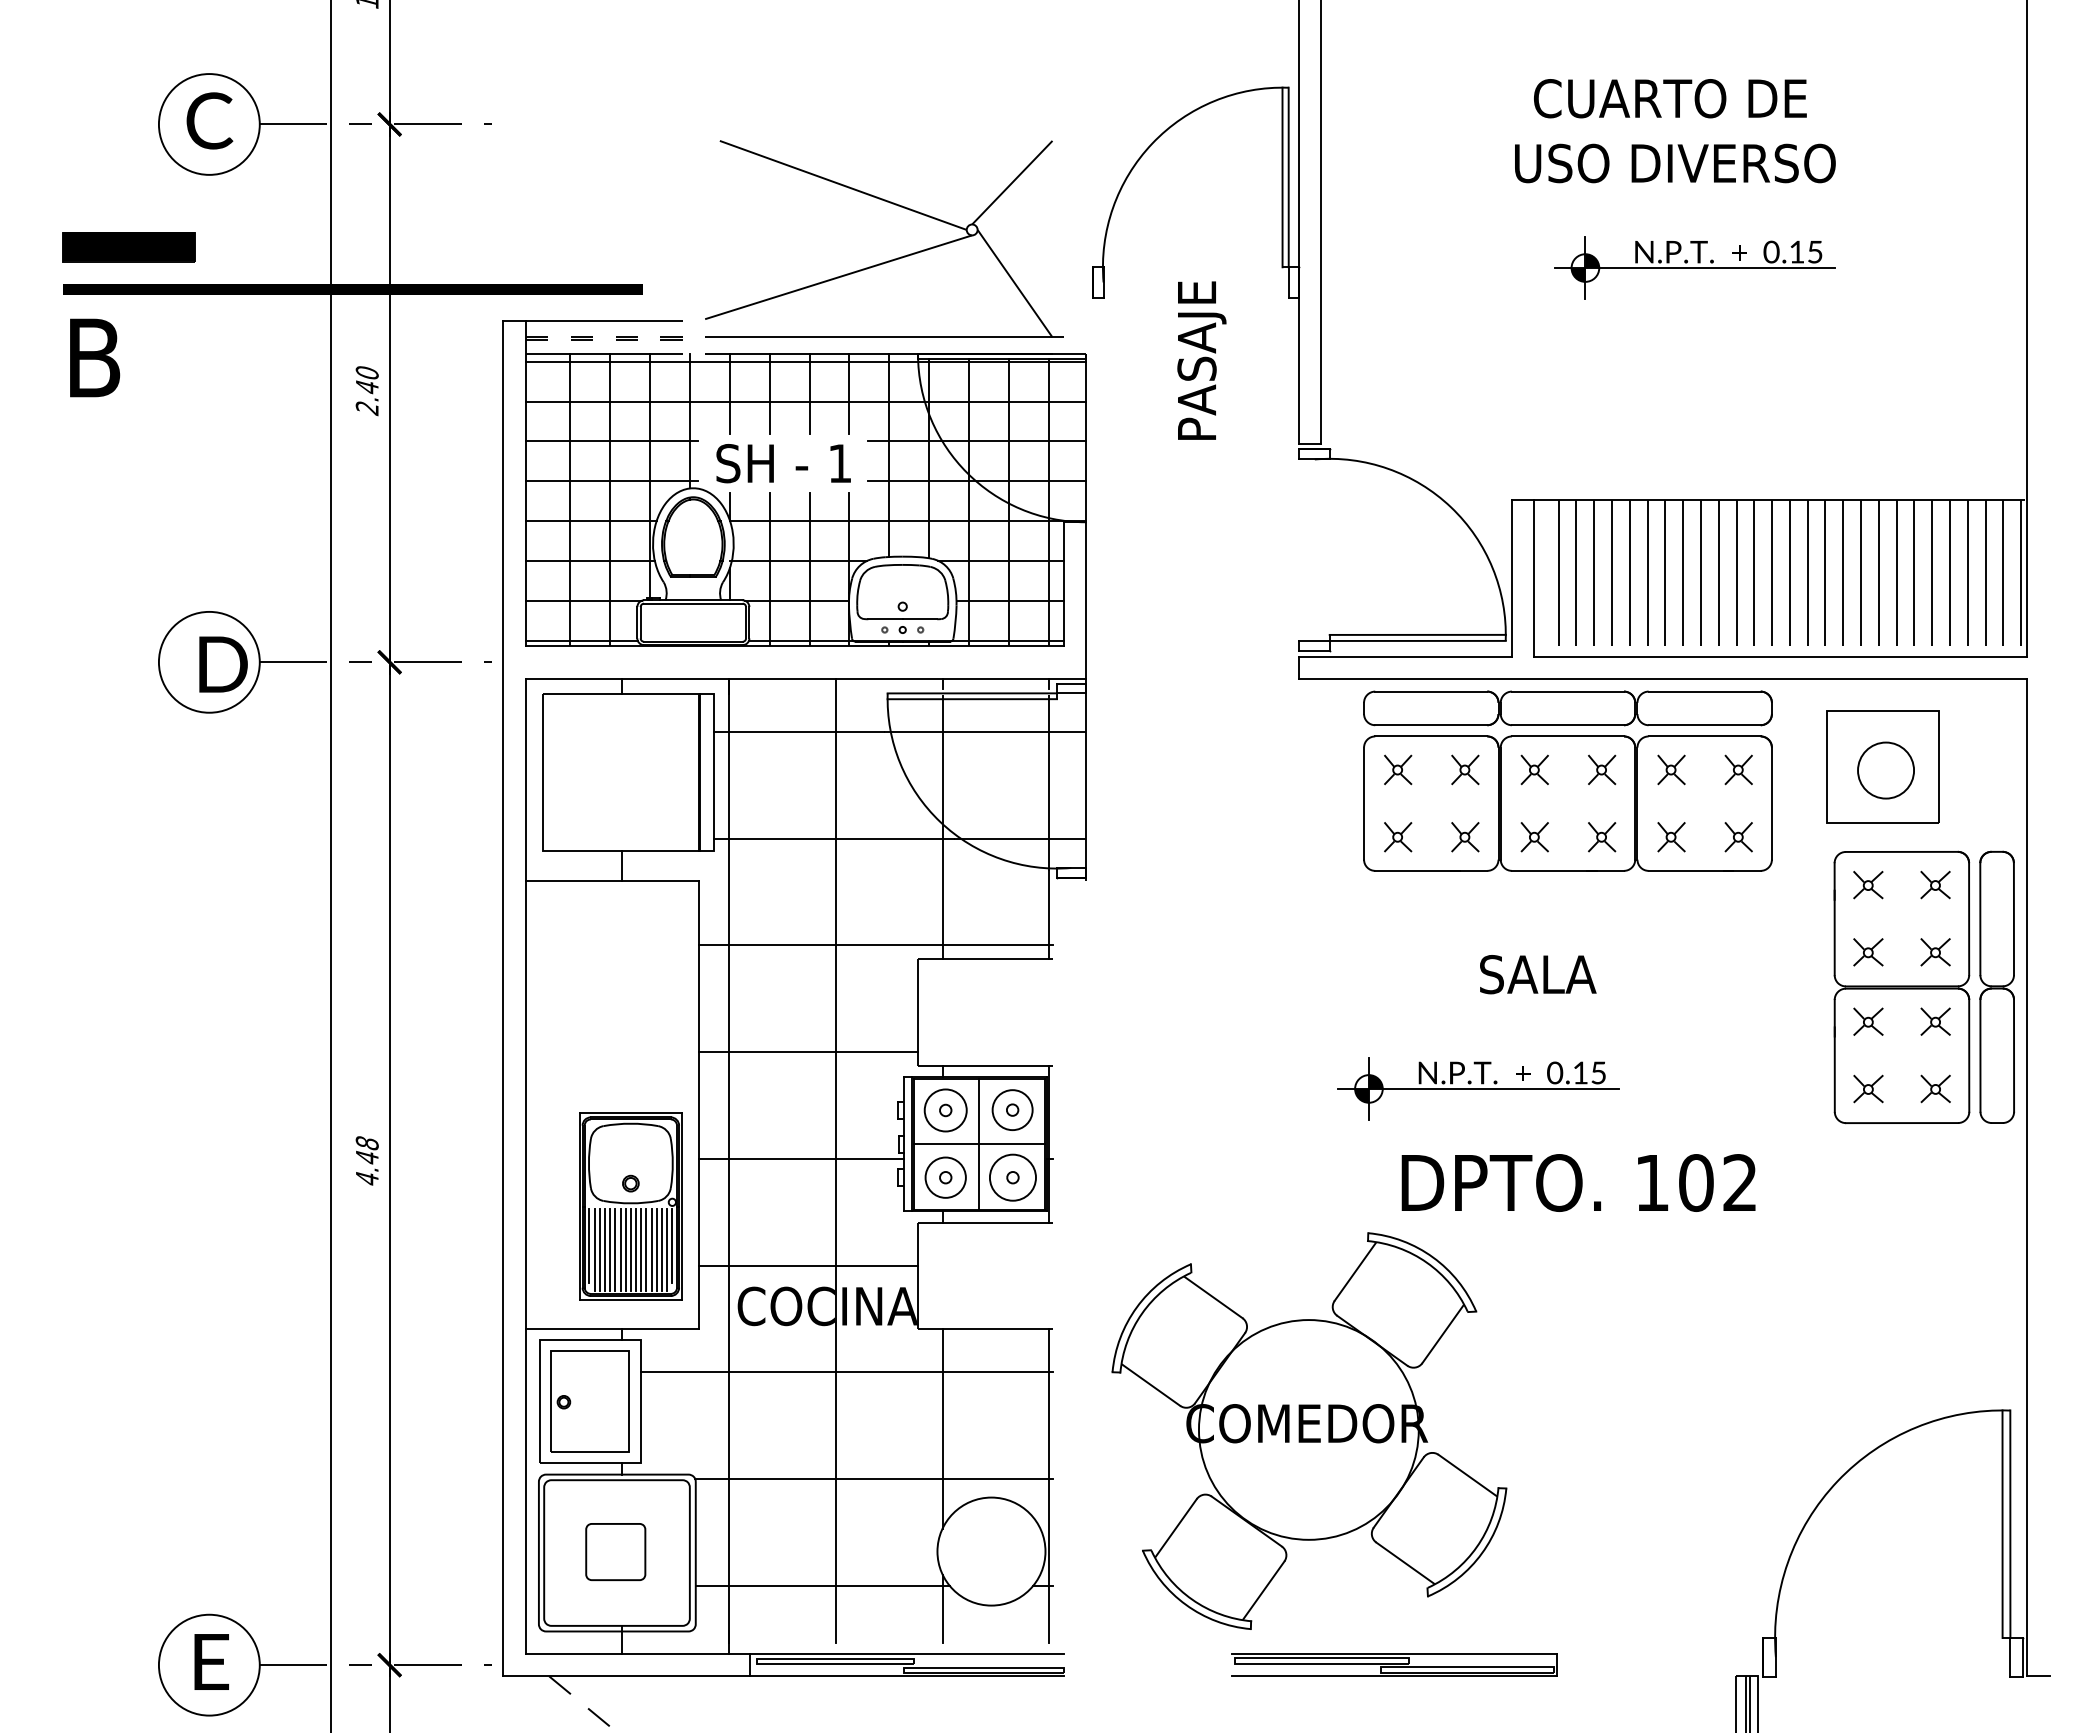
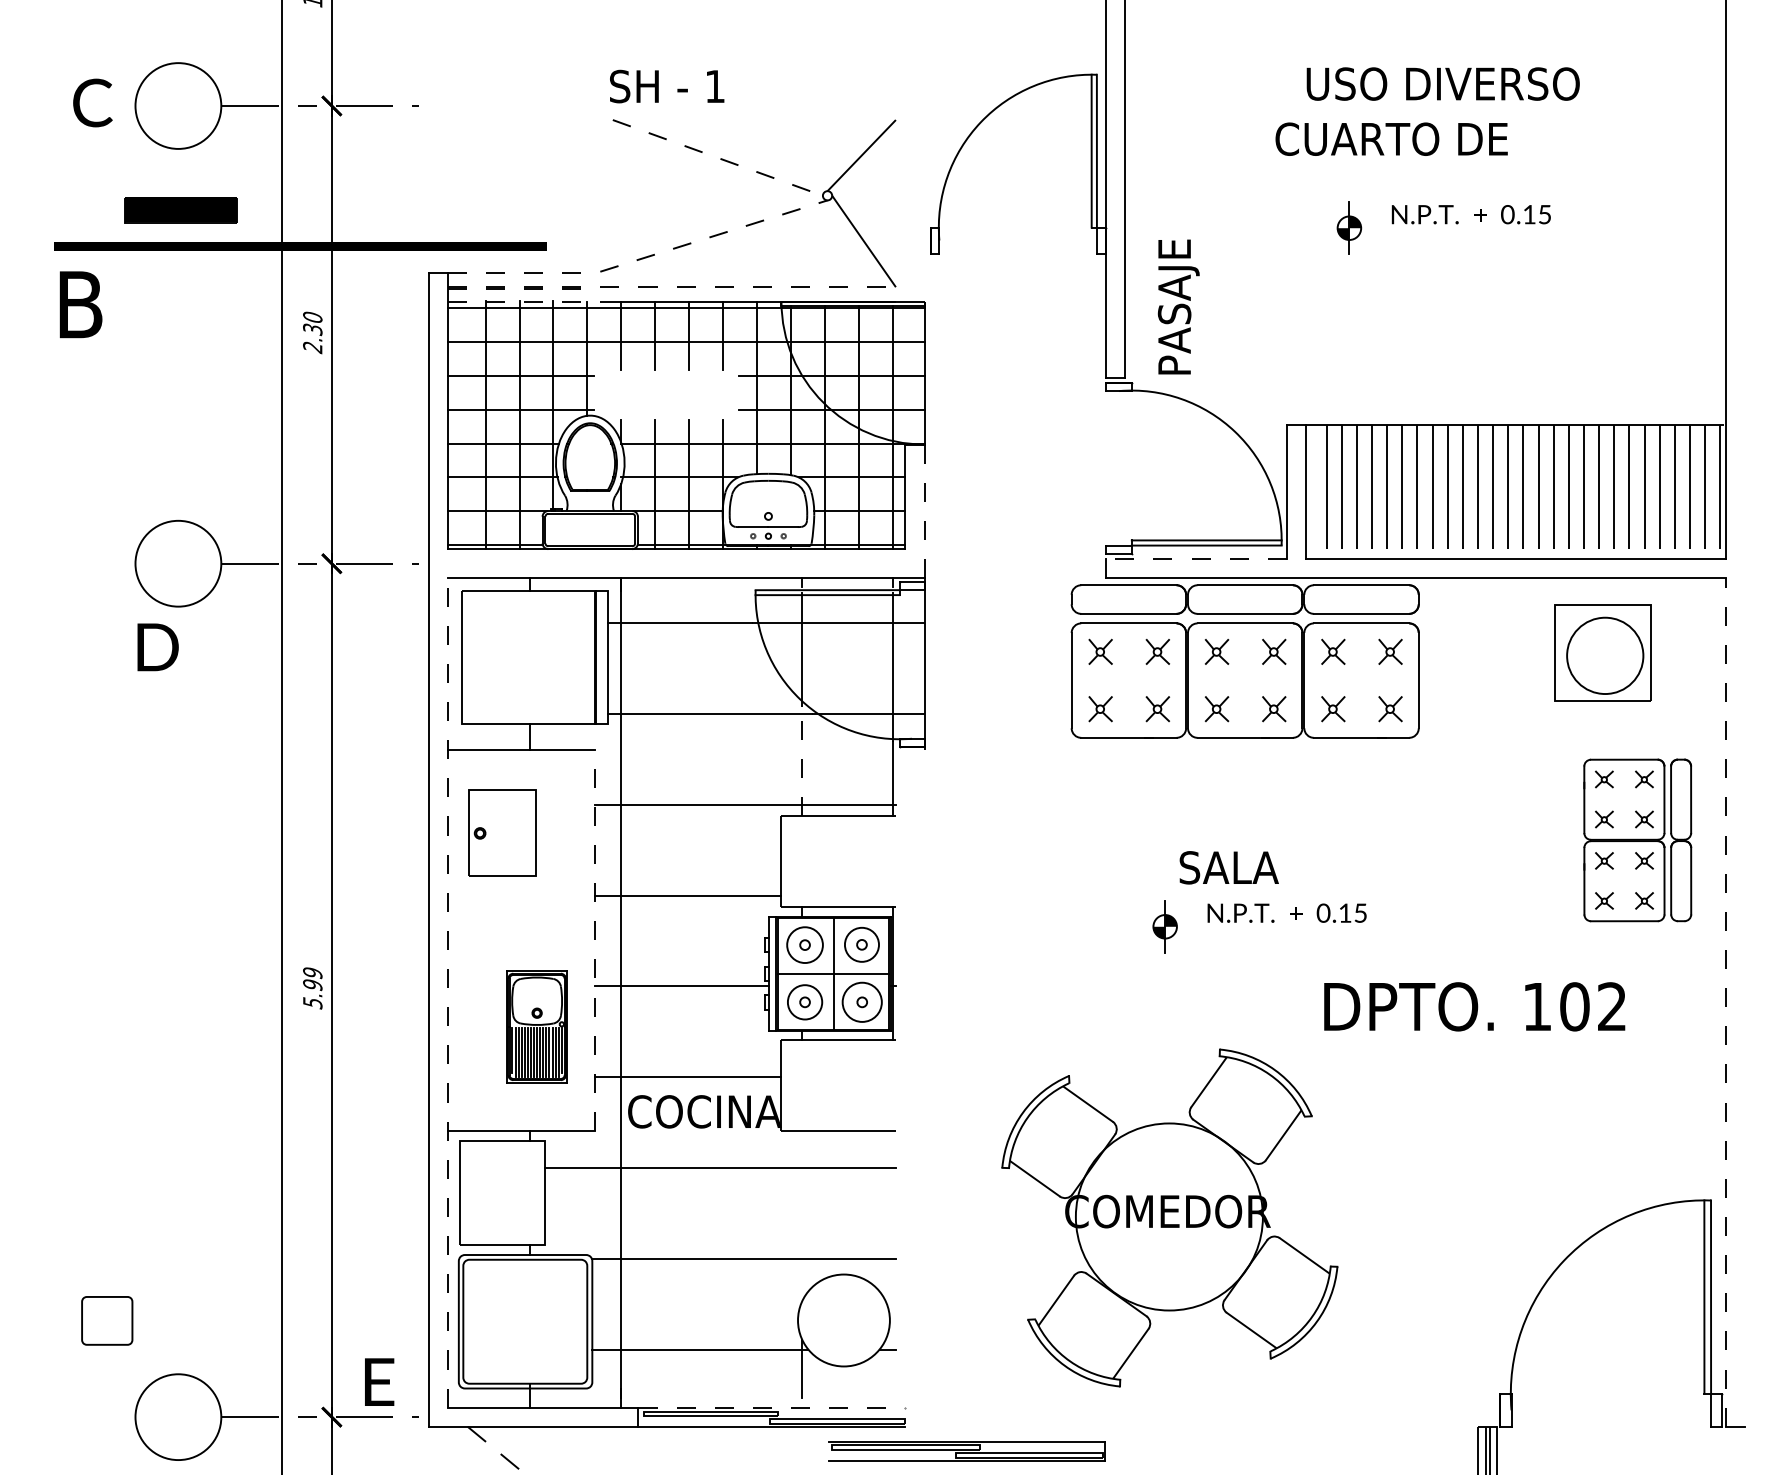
text: (1695, 98) -> (1443, 83), CUARTO DE -> USO DIVERSO
text: (209, 120) -> (92, 102), moved
text: (1666, 163) -> (1418, 139), USO DIVERSO -> CUARTO DE
line: (843, 185) -> (718, 157), solid -> dashed
part: (128, 247) -> (181, 210), moved
line: (1694, 268) -> (1442, 228), removed
line: (838, 277) -> (713, 236), solid -> dashed
line: (604, 320) -> (514, 272), solid -> dashed
line: (884, 337) -> (752, 287), solid -> dashed
line: (603, 354) -> (513, 301), solid -> dashed
text: (1201, 360) -> (1178, 306), moved
text: (366, 387) -> (312, 329), 2.40 -> 2.30
text: (783, 463) -> (666, 86), moved
line: (1086, 600) -> (924, 511), solid -> dashed
line: (1404, 656) -> (1195, 558), solid -> dashed
text: (223, 664) -> (158, 647), moved
circle: (1886, 770) -> (1605, 655), size x1.6
part: (1567, 780) -> (1244, 660), moved
line: (942, 894) -> (802, 761), solid -> dashed
text: (1538, 974) -> (1229, 867), moved
part: (1923, 987) -> (1637, 840), size x0.7
line: (1478, 1088) -> (1258, 926), removed
line: (698, 1104) -> (594, 940), solid -> dashed
line: (835, 1160) -> (711, 987), removed
text: (366, 1161) -> (312, 988), 4.48 -> 5.99
line: (525, 1166) -> (447, 992), solid -> dashed
line: (2027, 1177) -> (1725, 1002), solid -> dashed
text: (1578, 1182) -> (1474, 1006), moved
part: (630, 1206) -> (536, 1026), size x0.7
part: (589, 1401) -> (501, 832), moved
line: (942, 1428) -> (802, 1215), removed
part: (1309, 1430) -> (1169, 1217), moved
line: (1049, 1485) -> (893, 1264), removed
part: (615, 1552) -> (107, 1321), moved
line: (906, 1653) -> (771, 1407), solid -> dashed
text: (211, 1661) -> (379, 1381), moved
part: (1394, 1664) -> (967, 1450), moved

